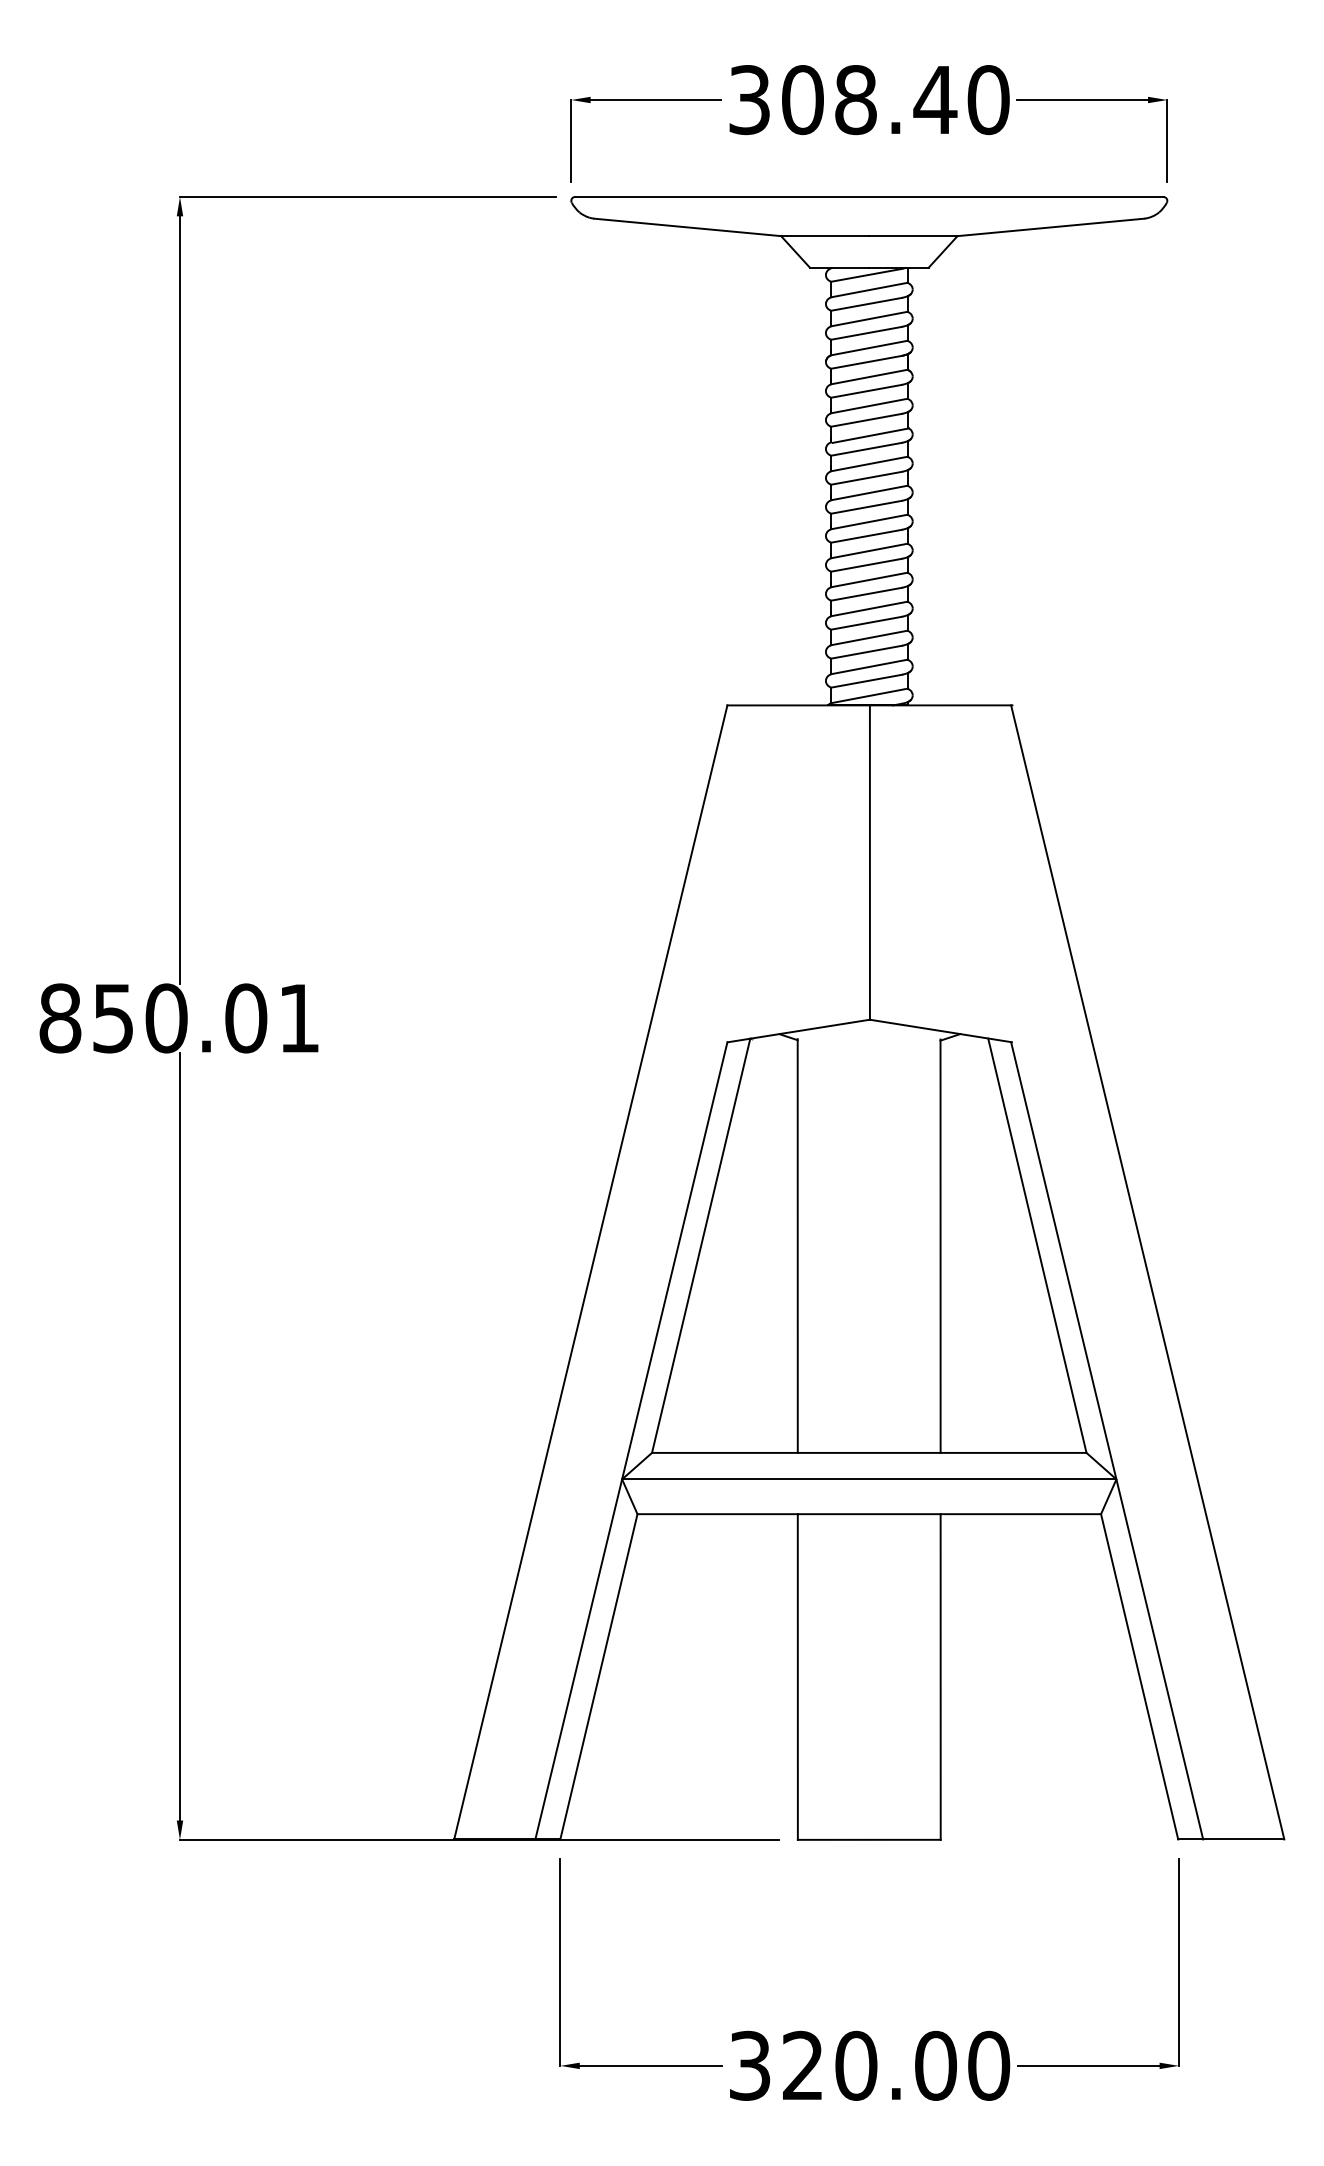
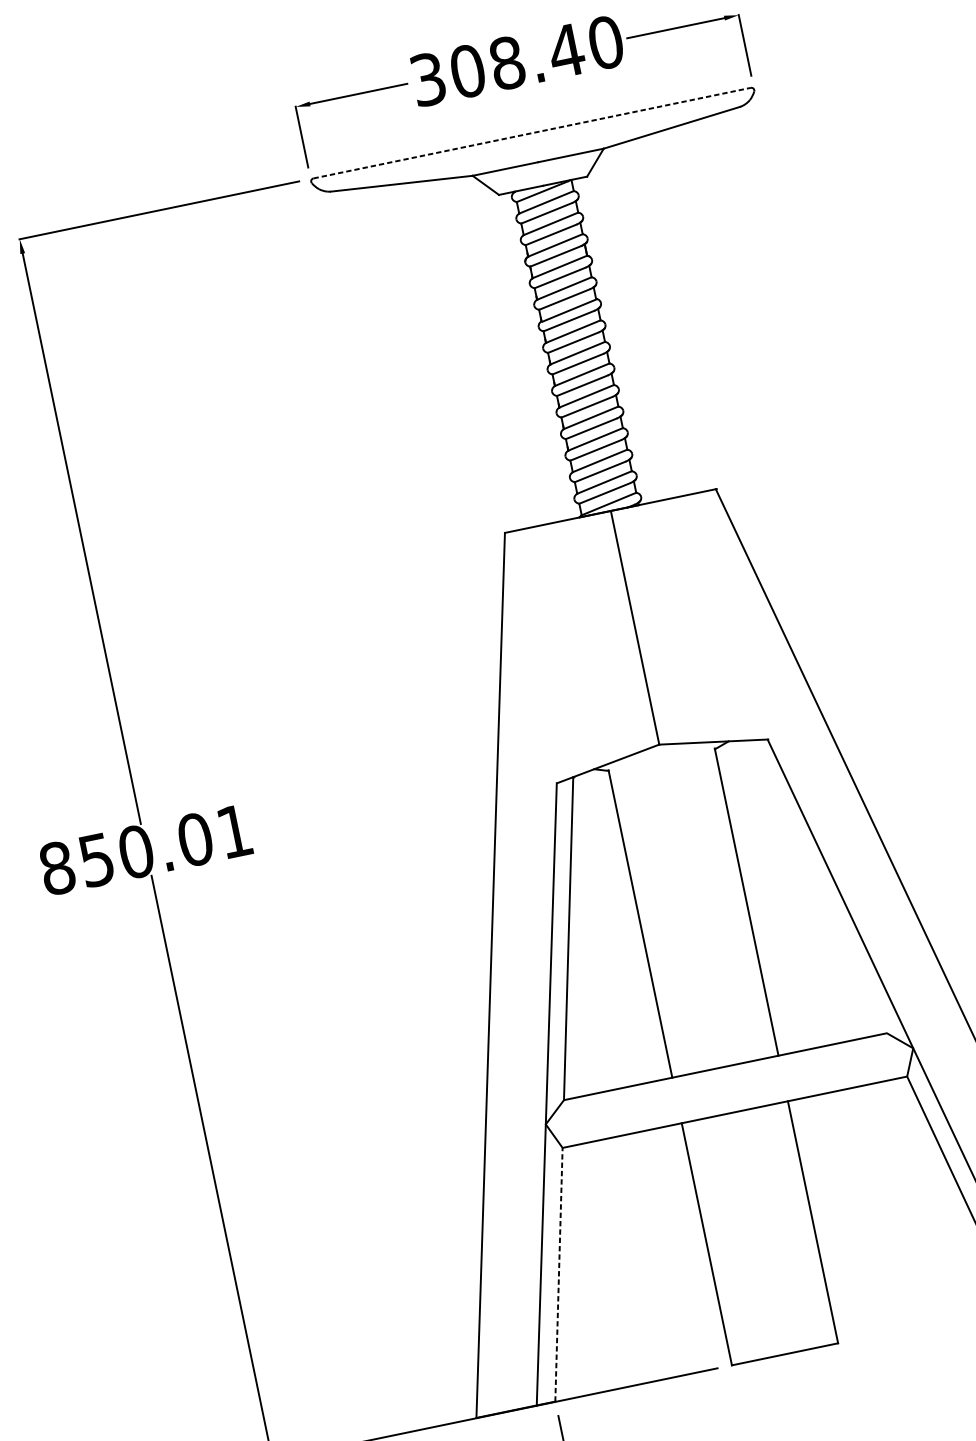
line: (869, 197) -> (532, 133), solid -> dashed
line: (1037, 1245) -> (818, 886), removed
line: (869, 1479) -> (729, 1086), removed
line: (599, 1676) -> (559, 1274), solid -> dashed

